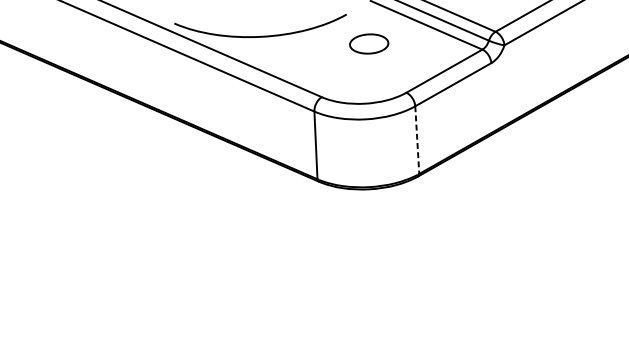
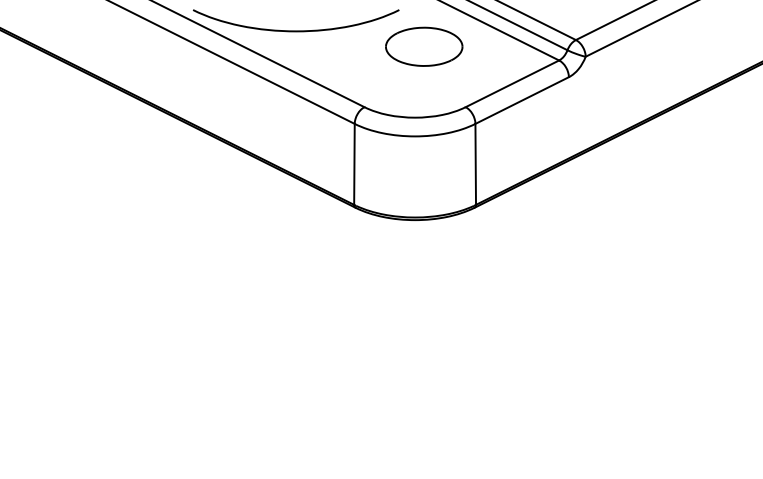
part: (369, 43) -> (424, 46), size x1.67
line: (417, 140) -> (475, 164), dashed -> solid

